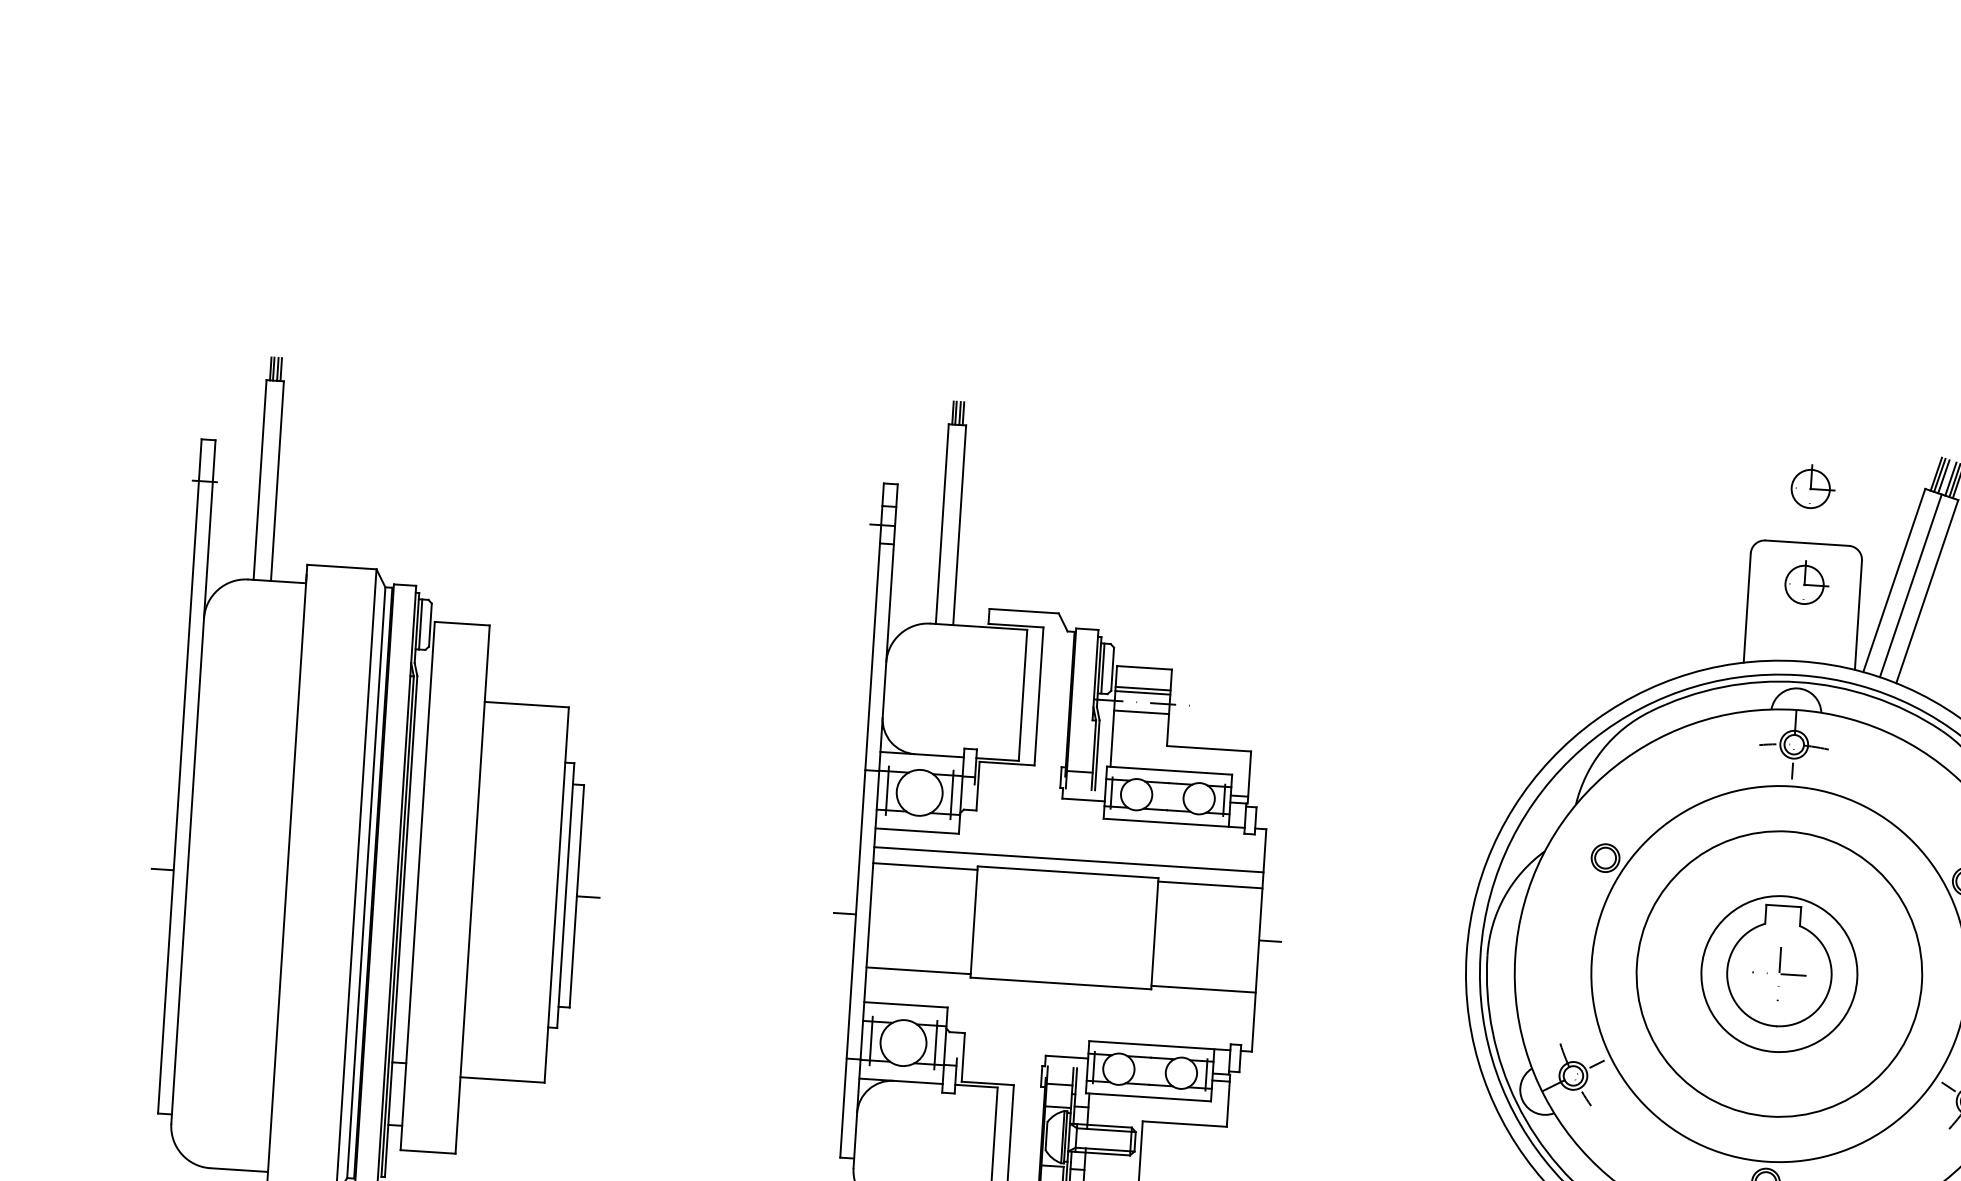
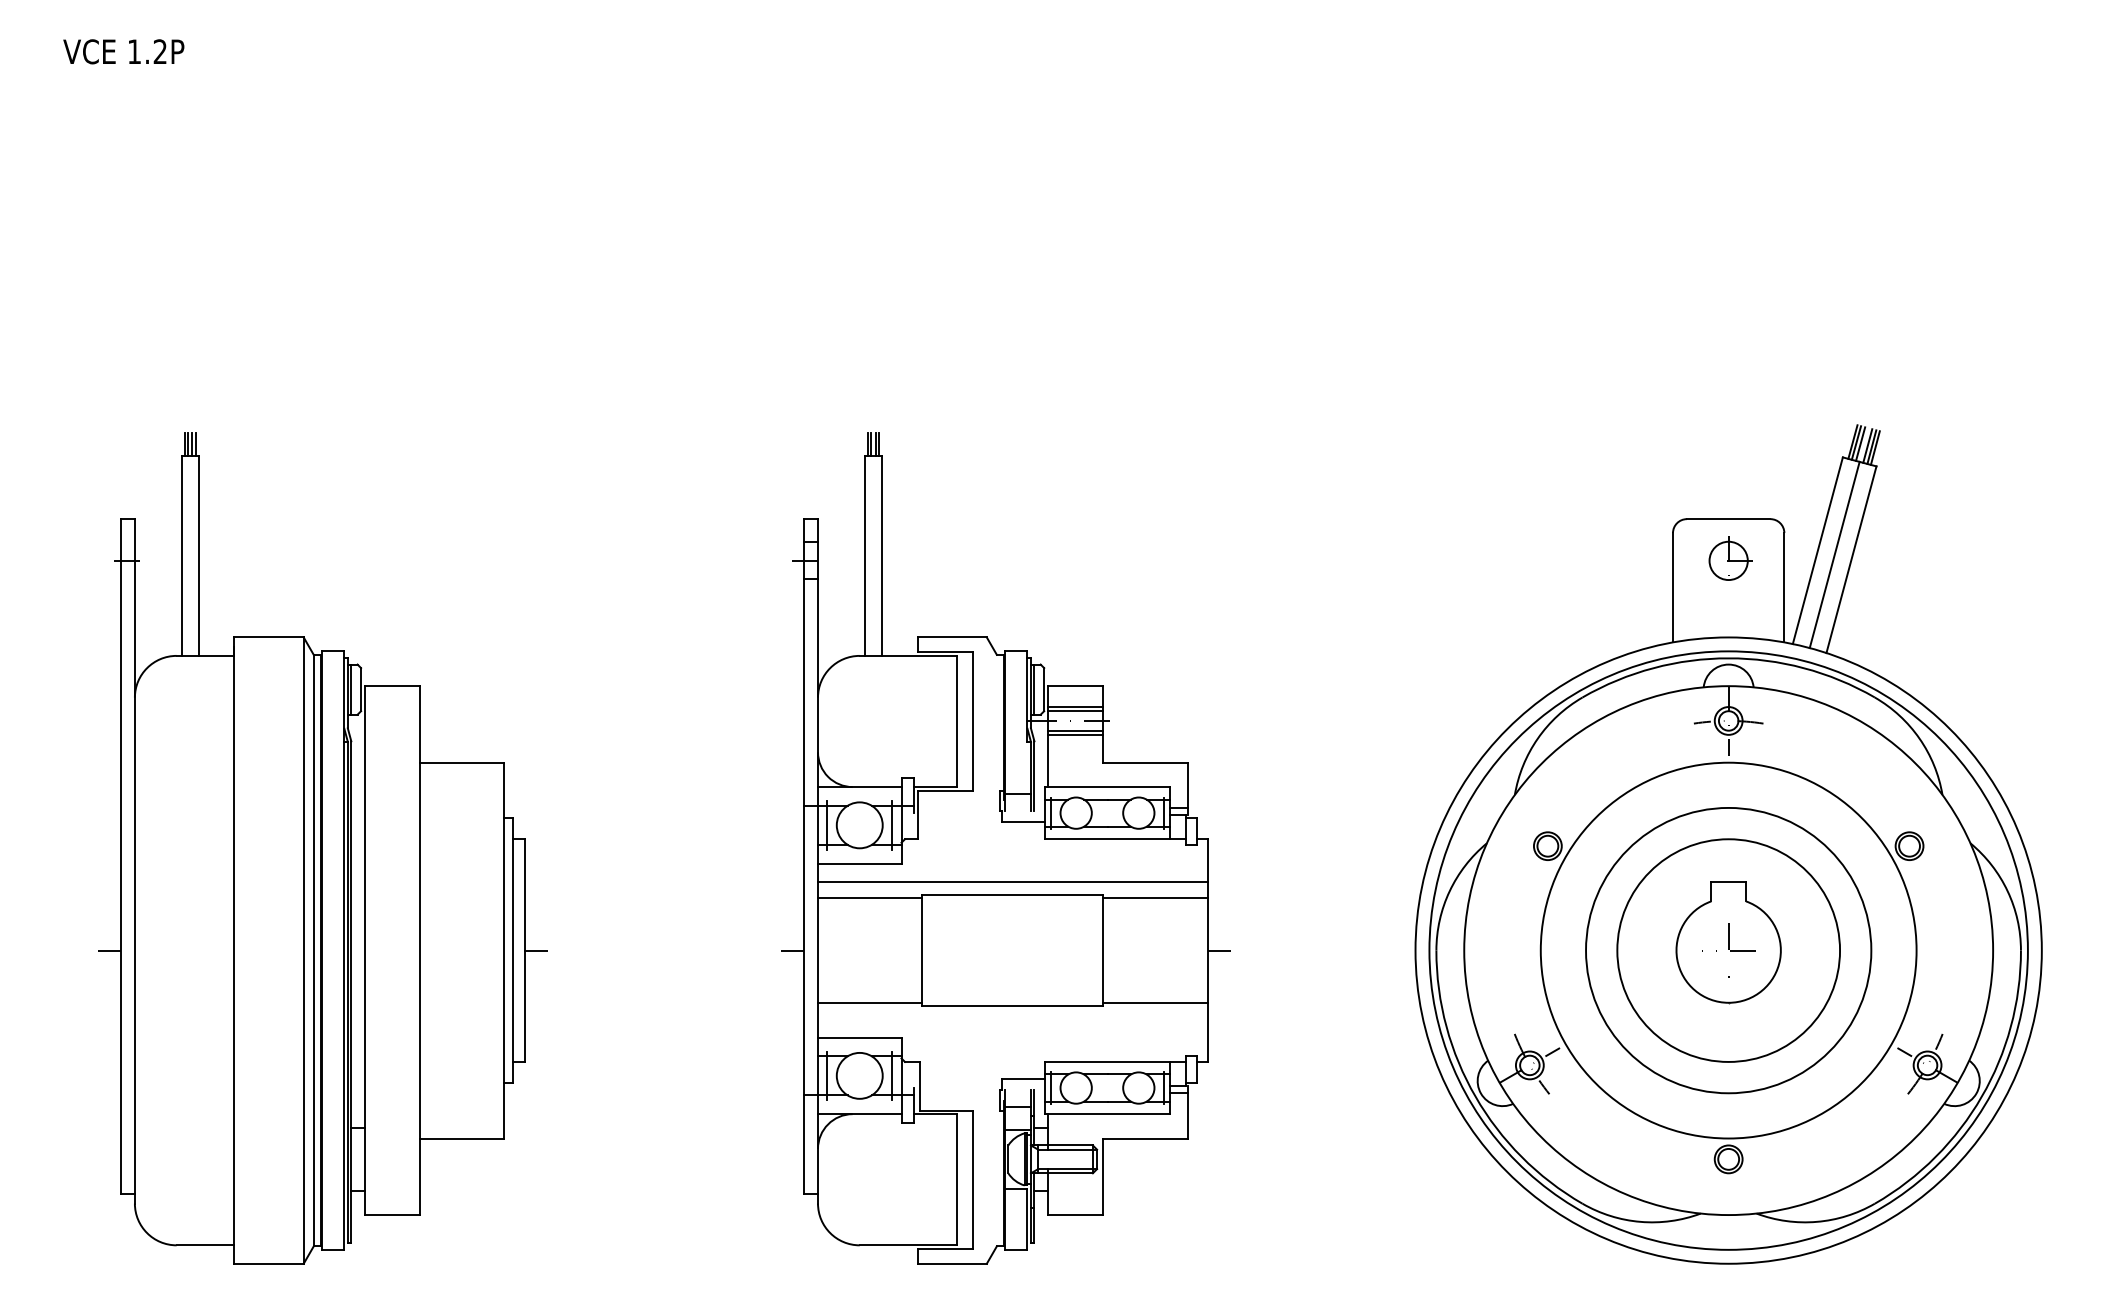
part: (1812, 486) -> (1730, 462), removed
line: (1141, 716) -> (1075, 734), added
circle: (1779, 973) -> (1728, 950), size x1.43

